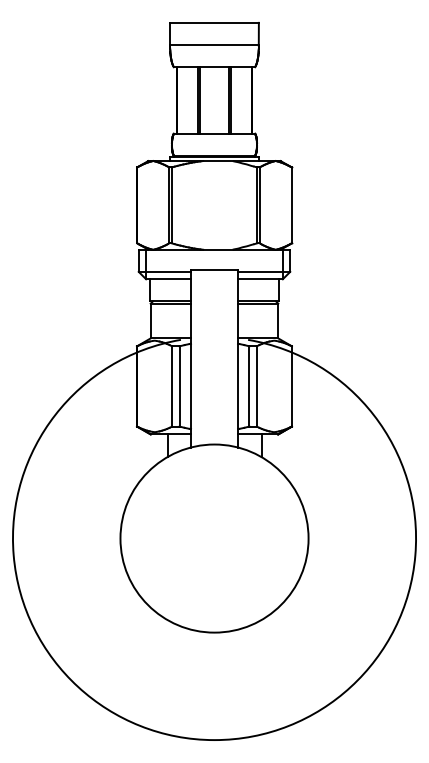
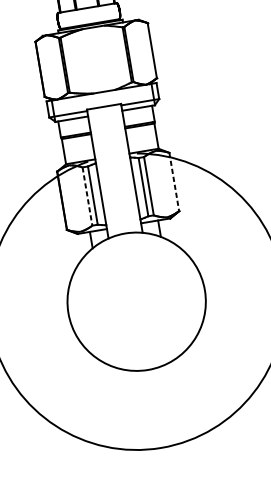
line: (172, 386) -> (87, 196), solid -> dashed
line: (291, 386) -> (174, 182), solid -> dashed

